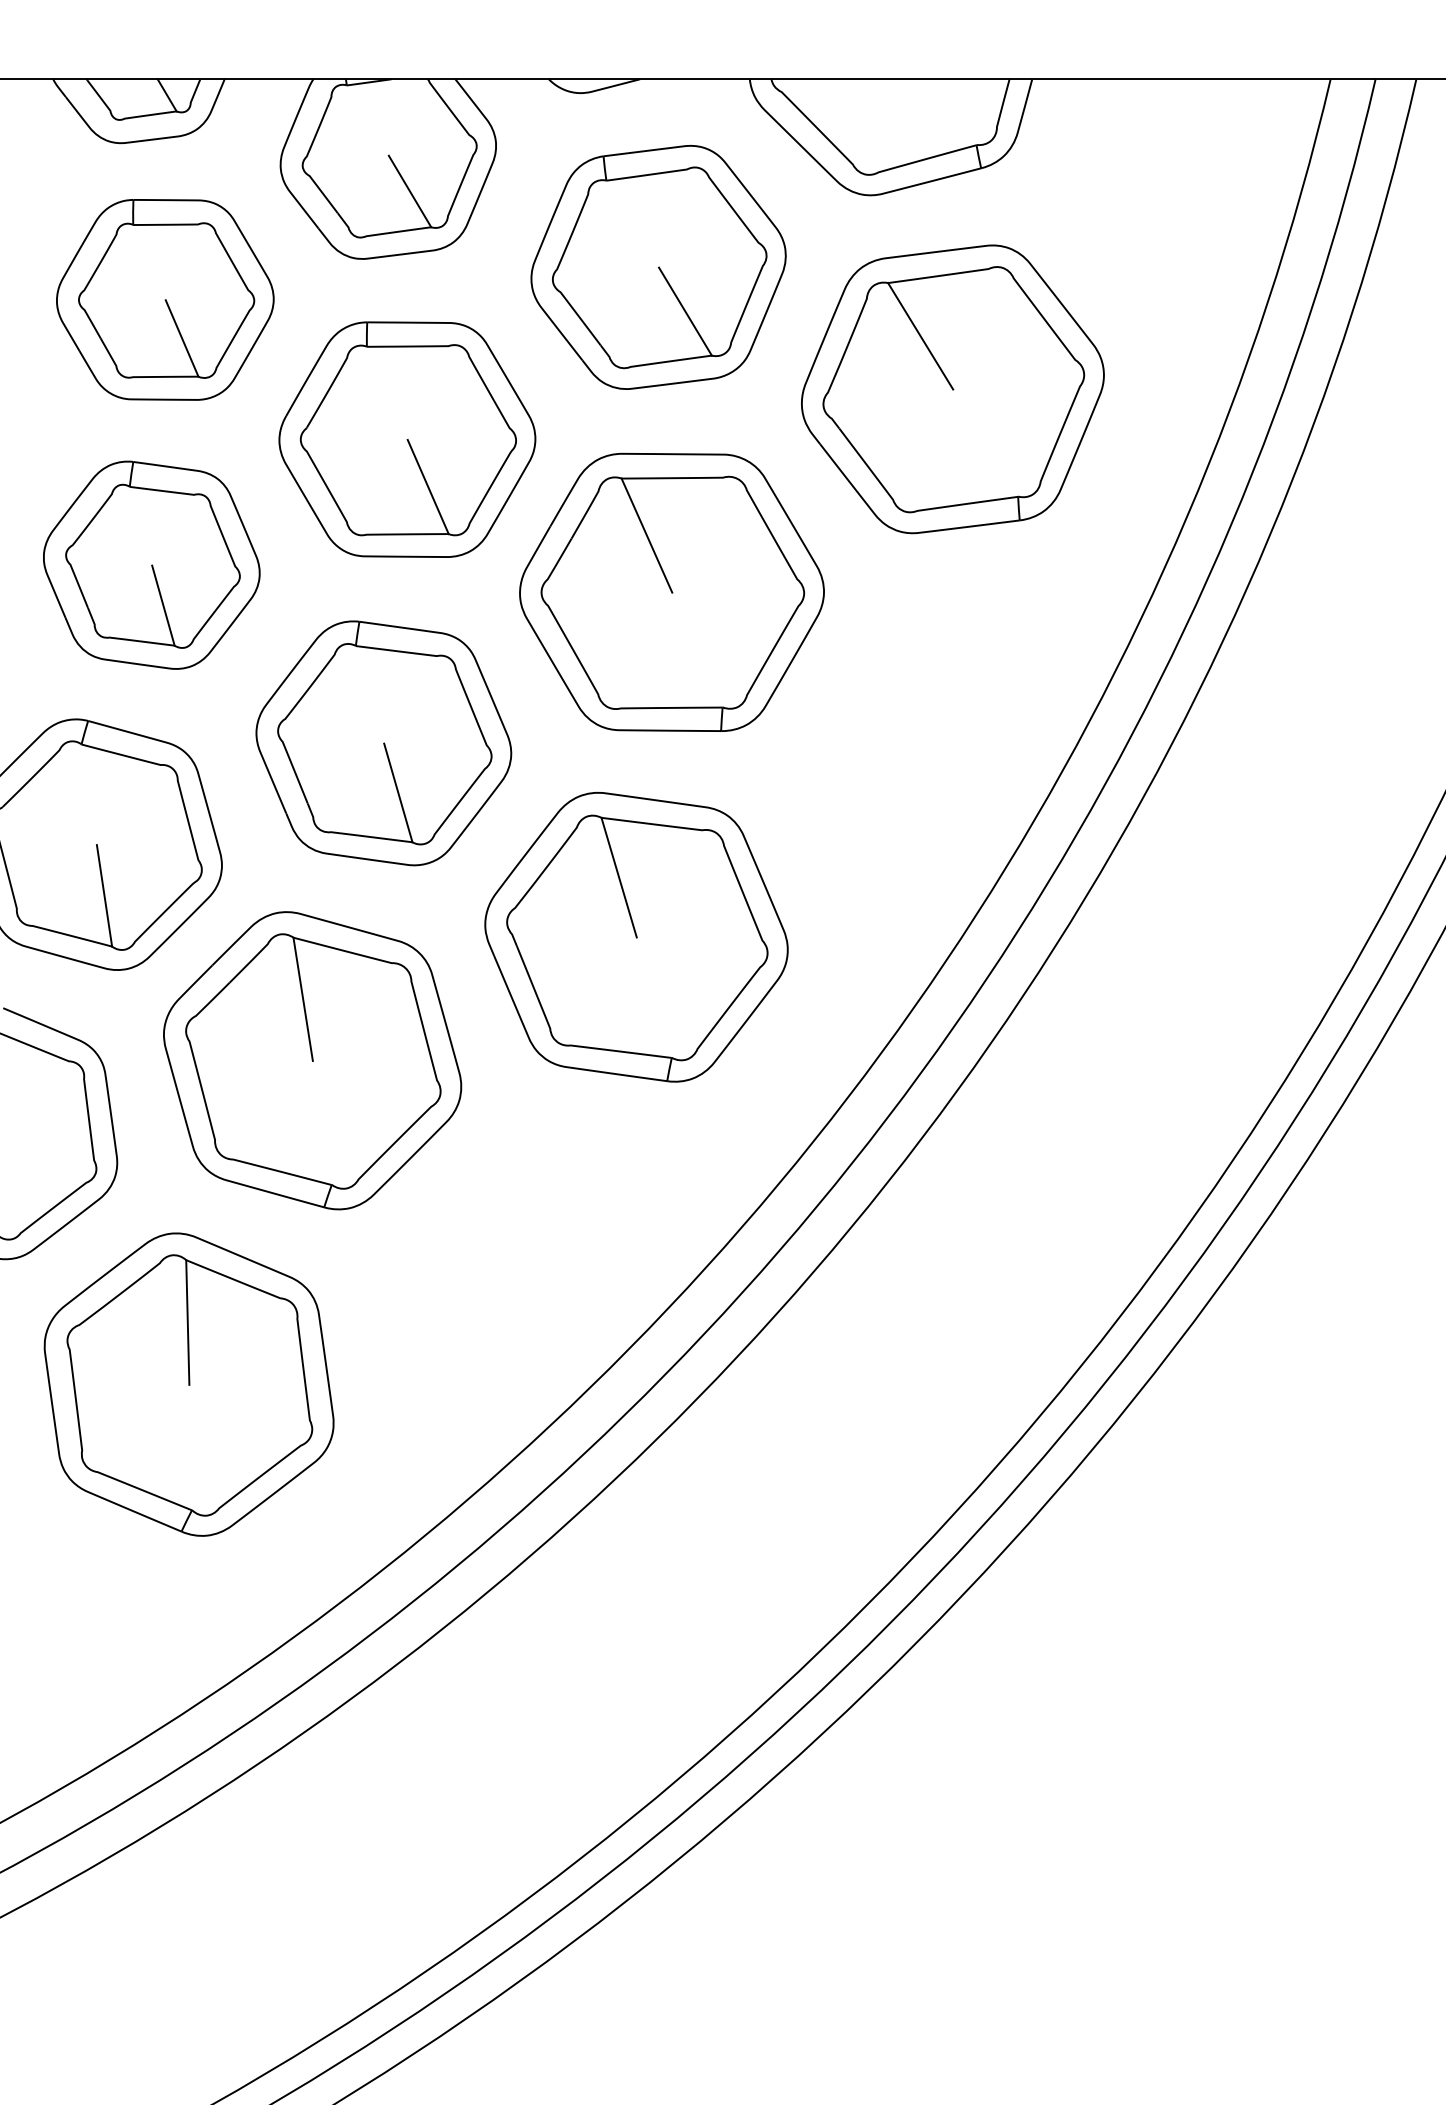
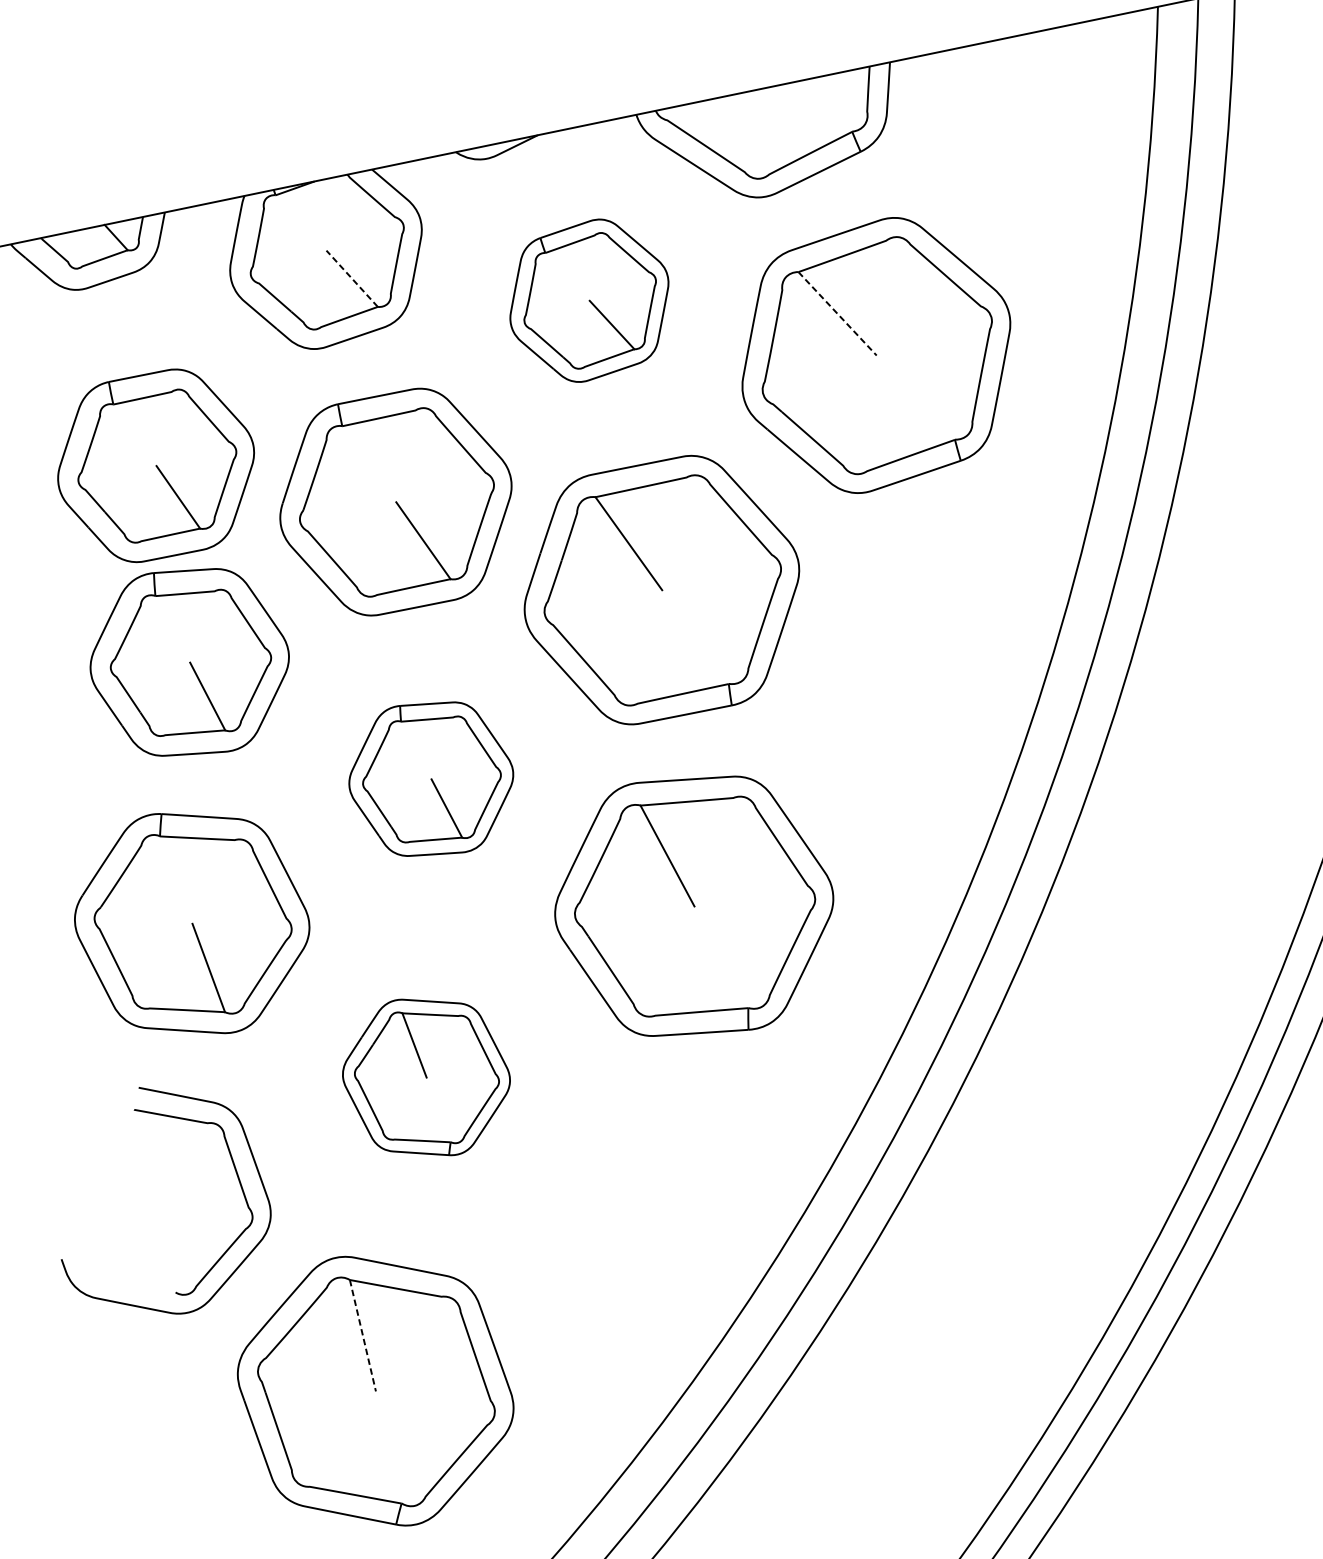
line: (410, 191) -> (352, 278), solid -> dashed
part: (658, 267) -> (589, 300), size x0.7
part: (165, 299) -> (156, 465), moved
line: (920, 336) -> (837, 314), solid -> dashed
part: (383, 743) -> (430, 779), size x0.7
part: (312, 1060) -> (426, 1077), size x0.6
line: (187, 1323) -> (362, 1336), solid -> dashed

